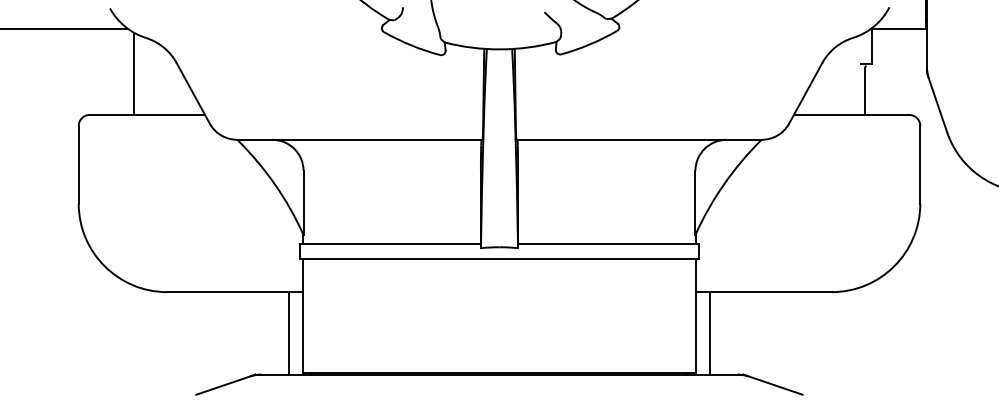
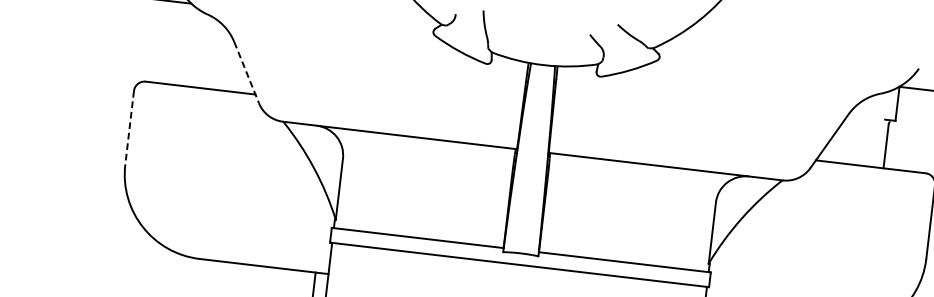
line: (134, 73) -> (192, 47), removed
line: (193, 93) -> (246, 72), solid -> dashed
line: (78, 164) -> (129, 127), solid -> dashed

